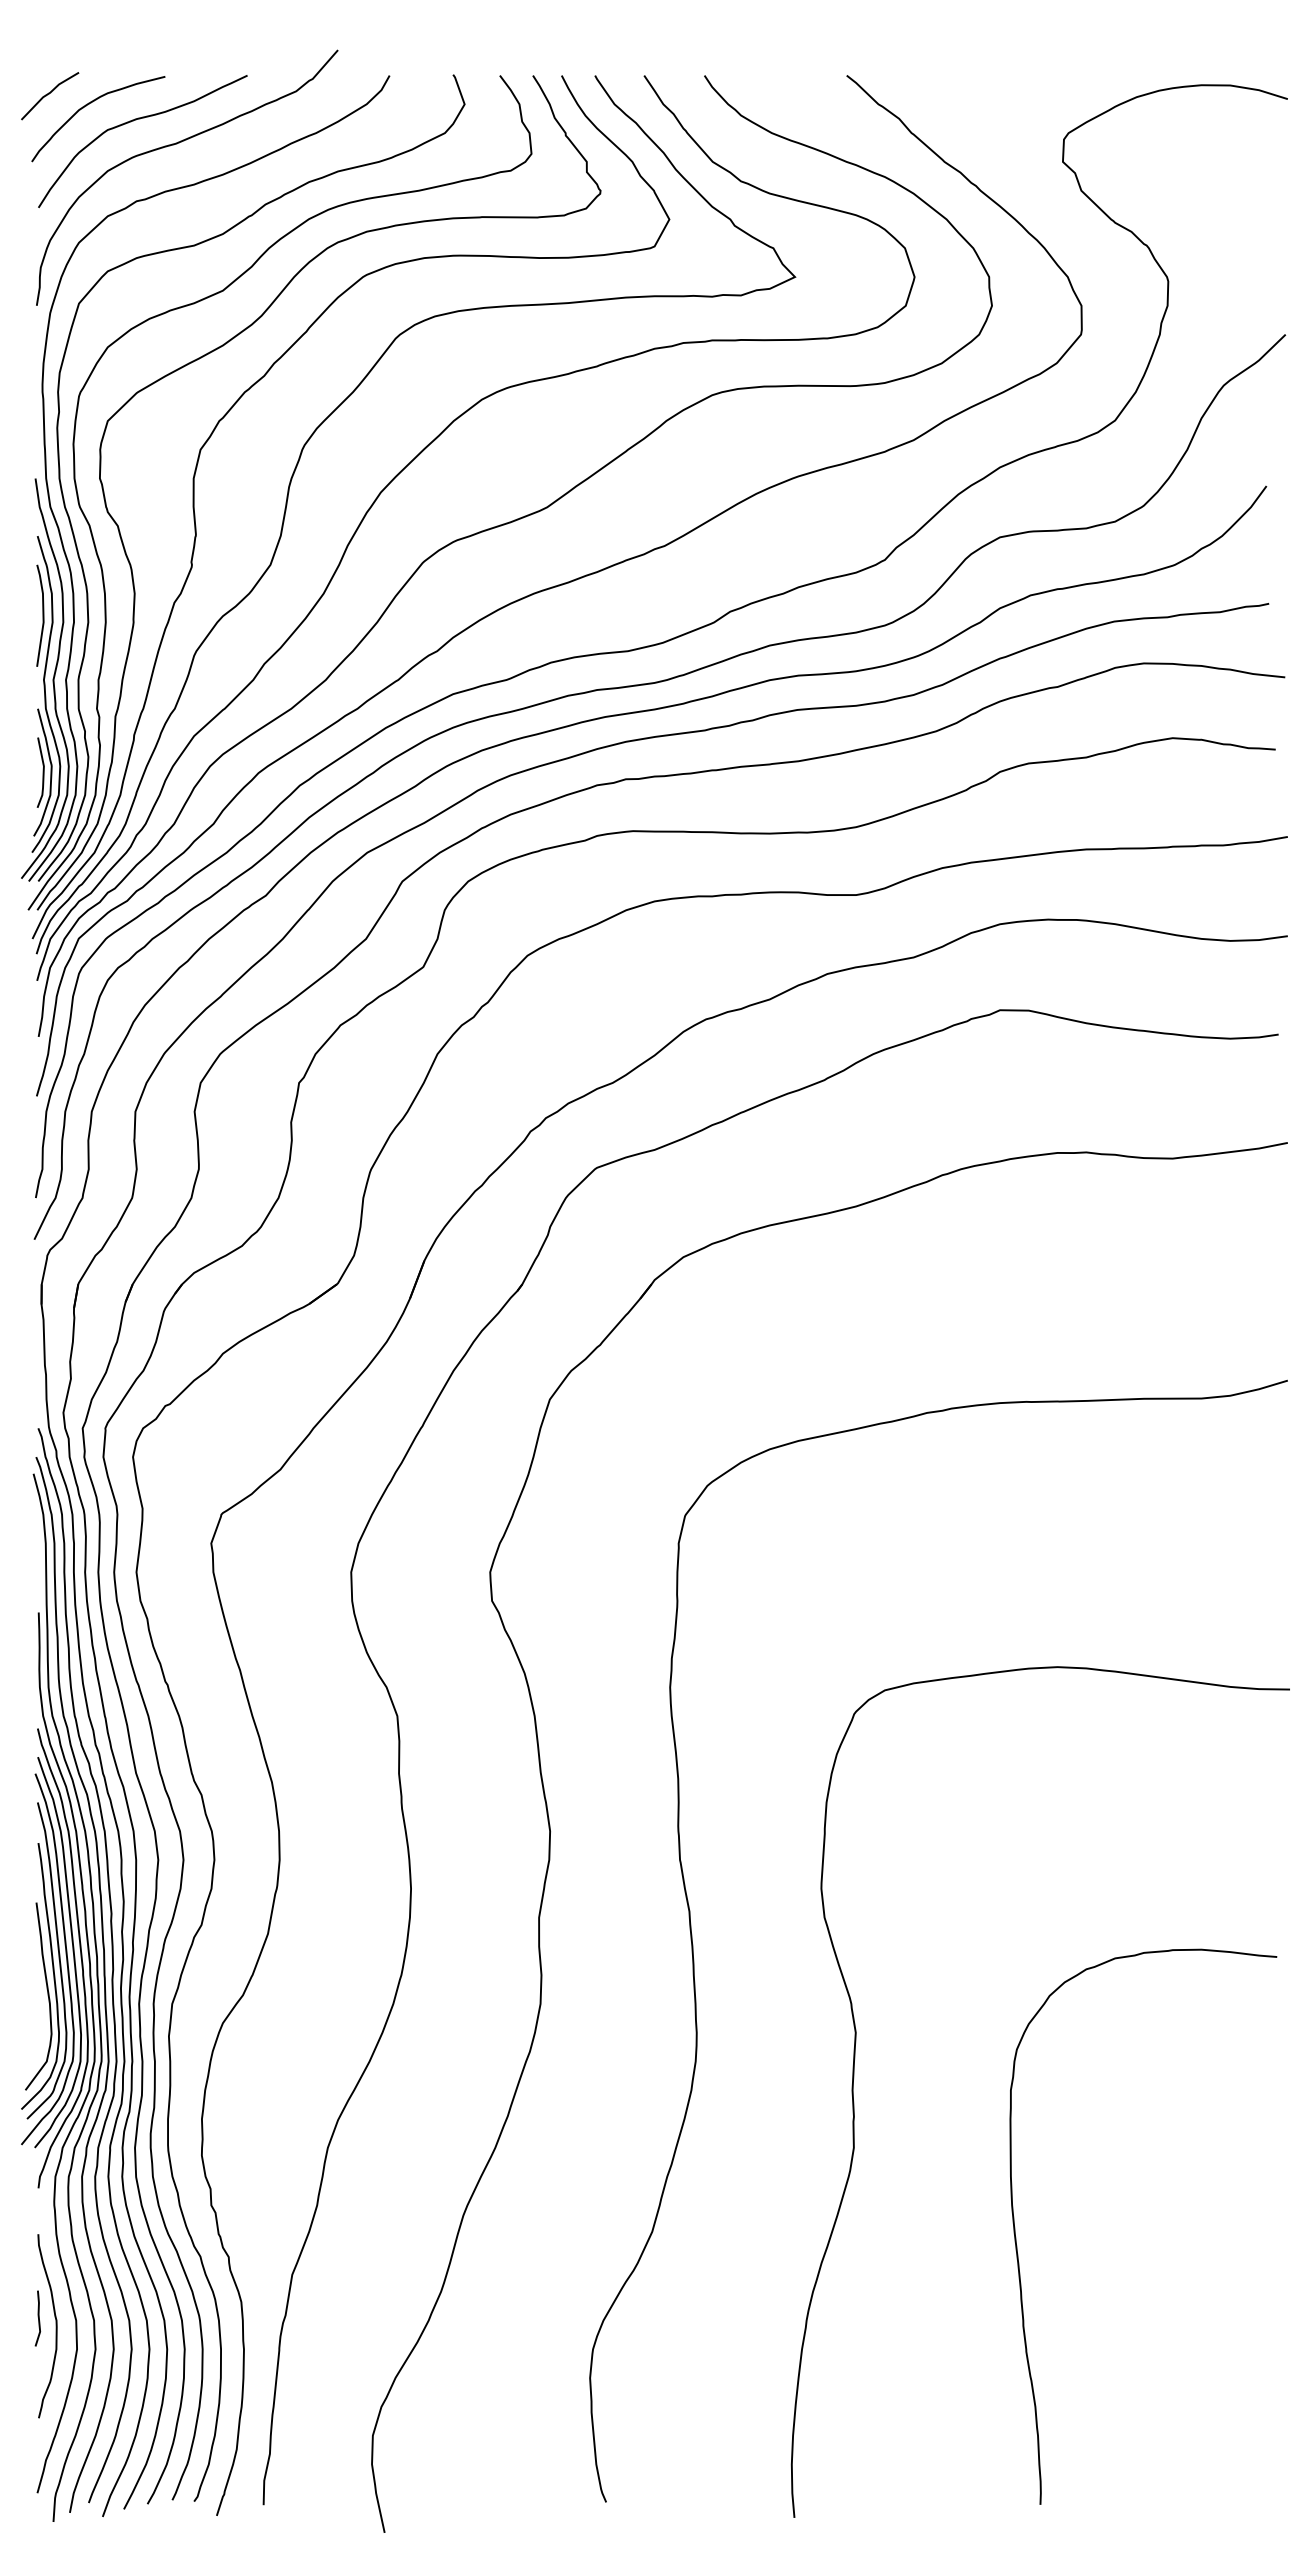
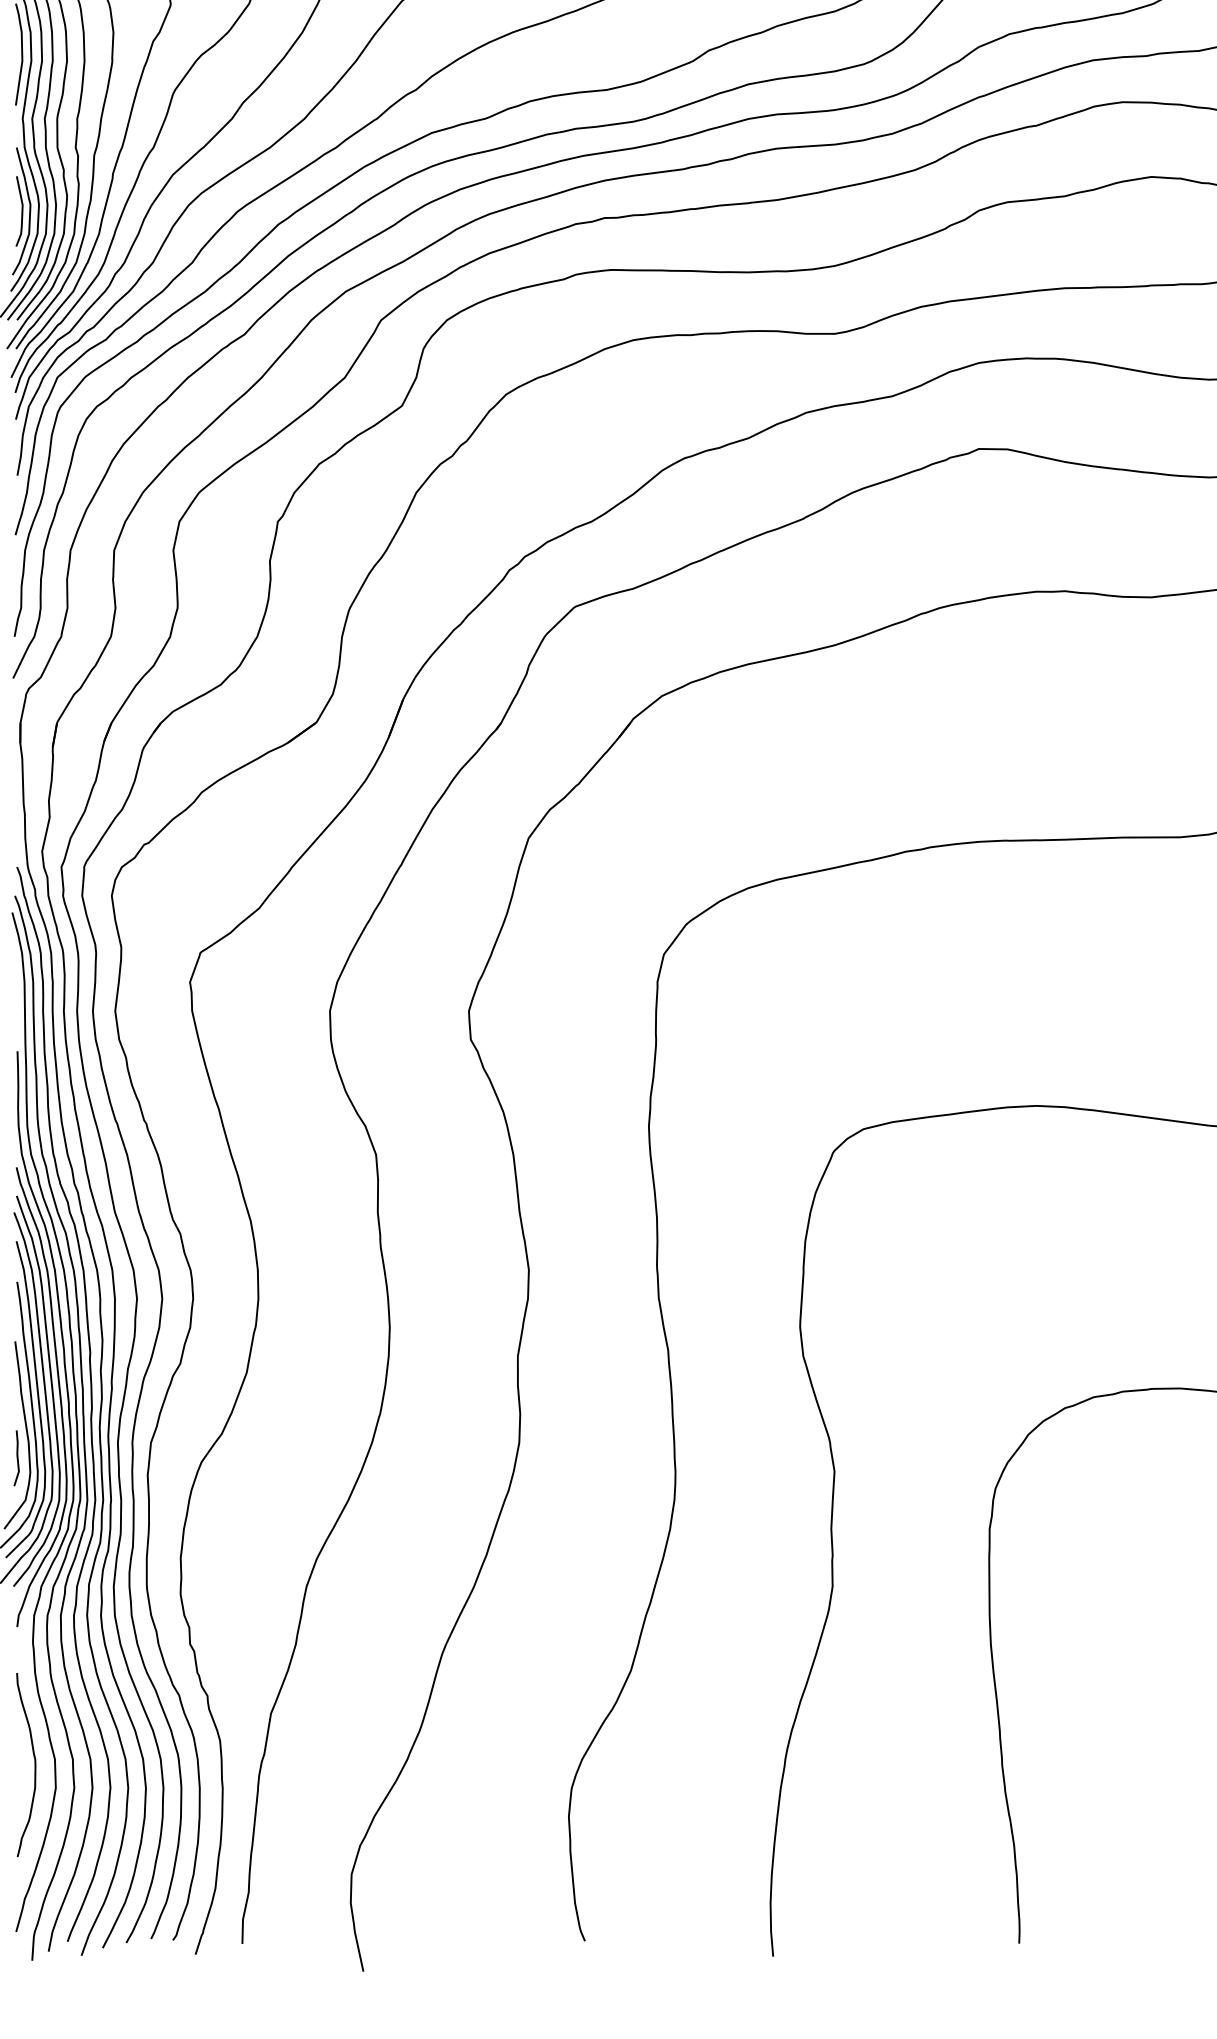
line: (37, 2317) -> (16, 1457), moved

